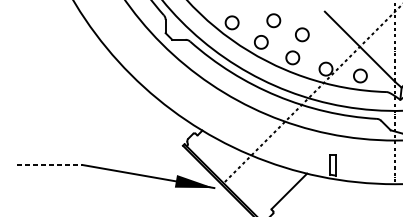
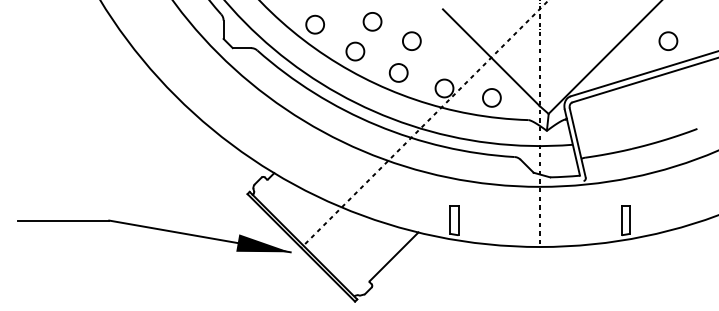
line: (50, 164) -> (64, 220), dashed -> solid

